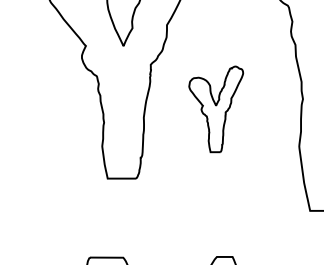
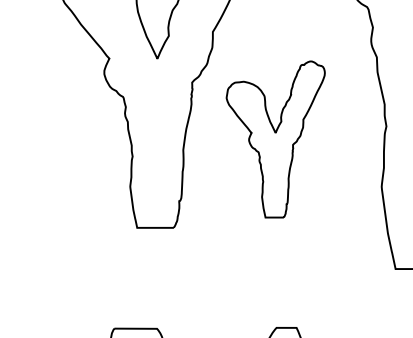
part: (216, 109) -> (275, 139), size x1.43

